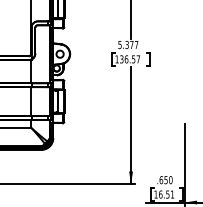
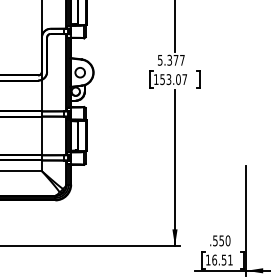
text: (127, 59) -> (170, 79), 136.57 -> 153.07
text: (161, 179) -> (215, 240), .650 -> .550

